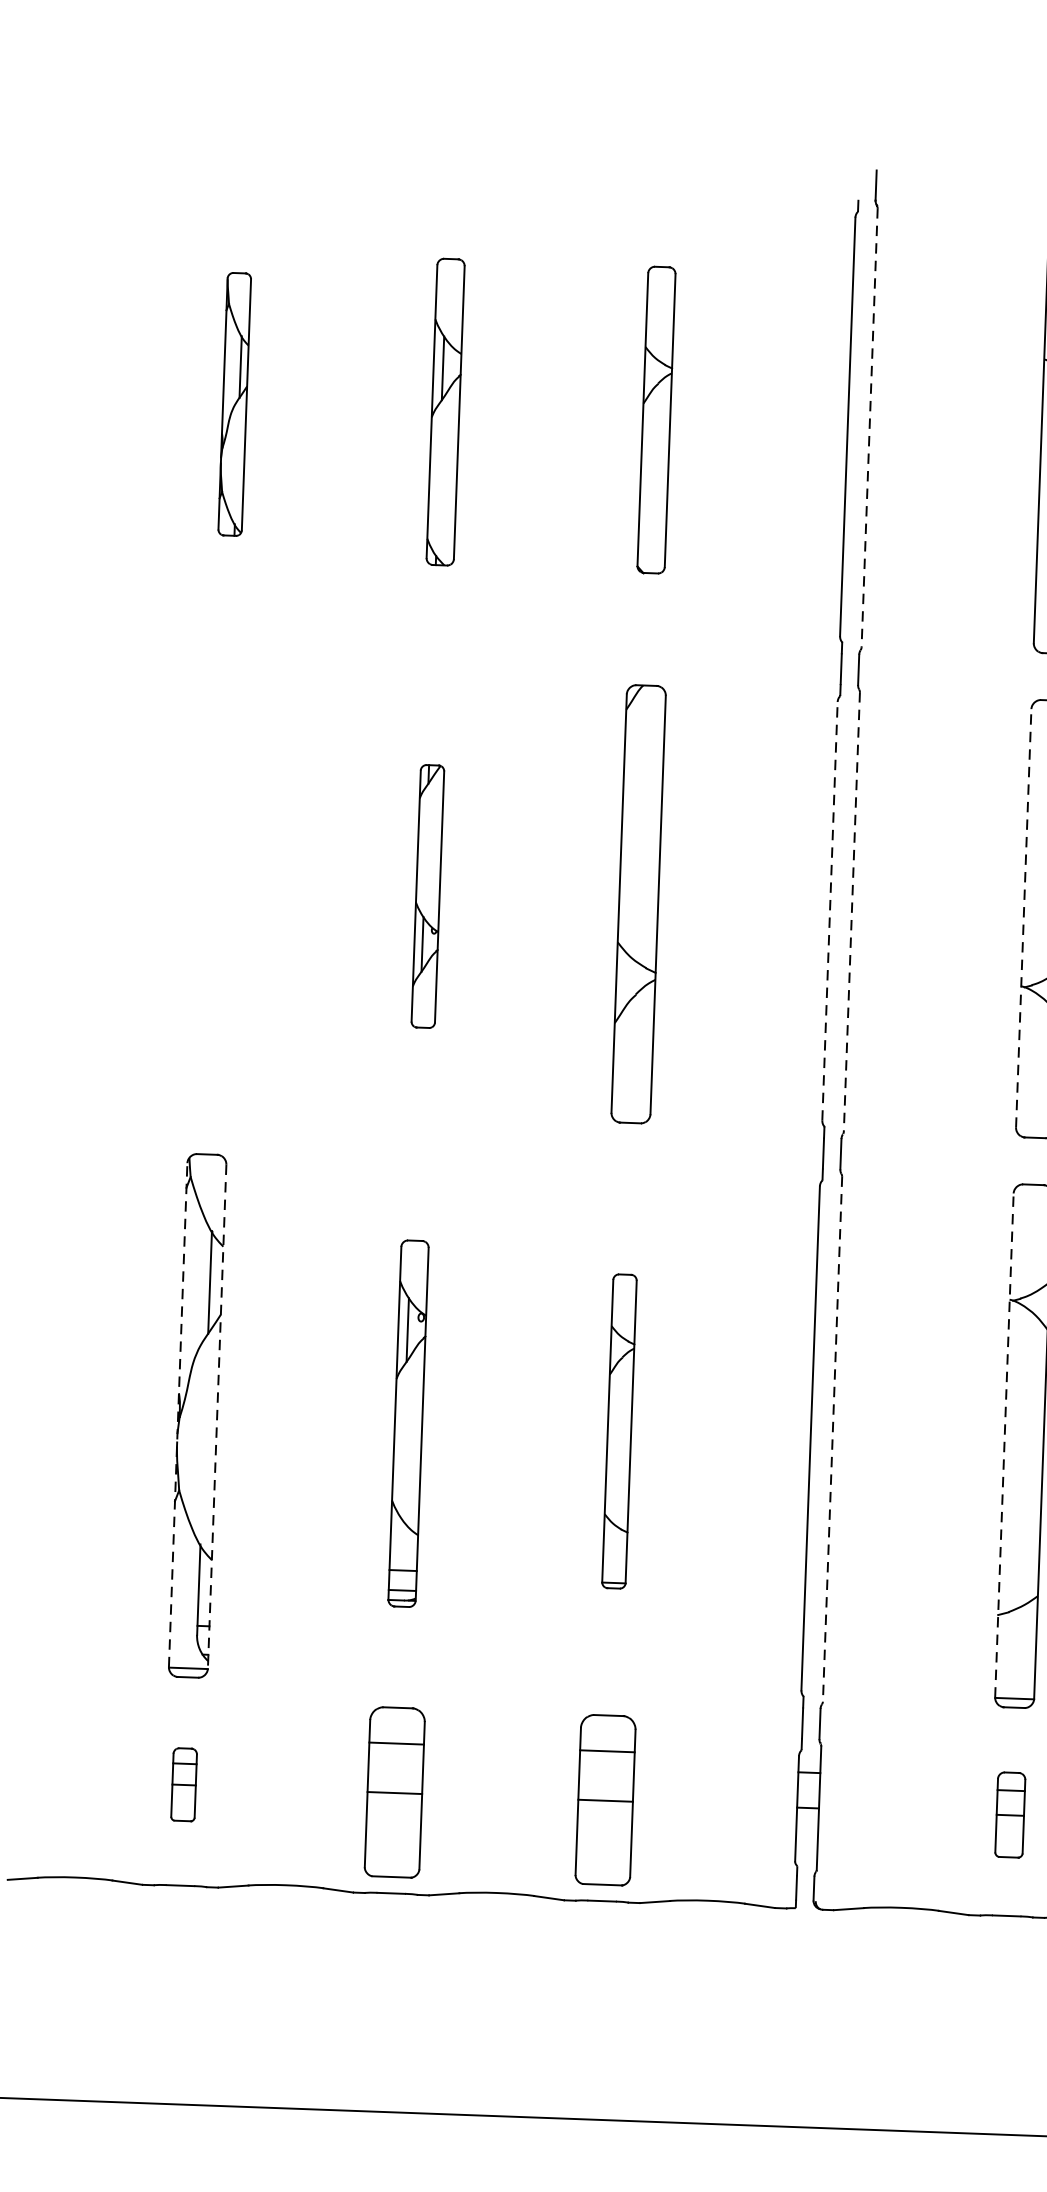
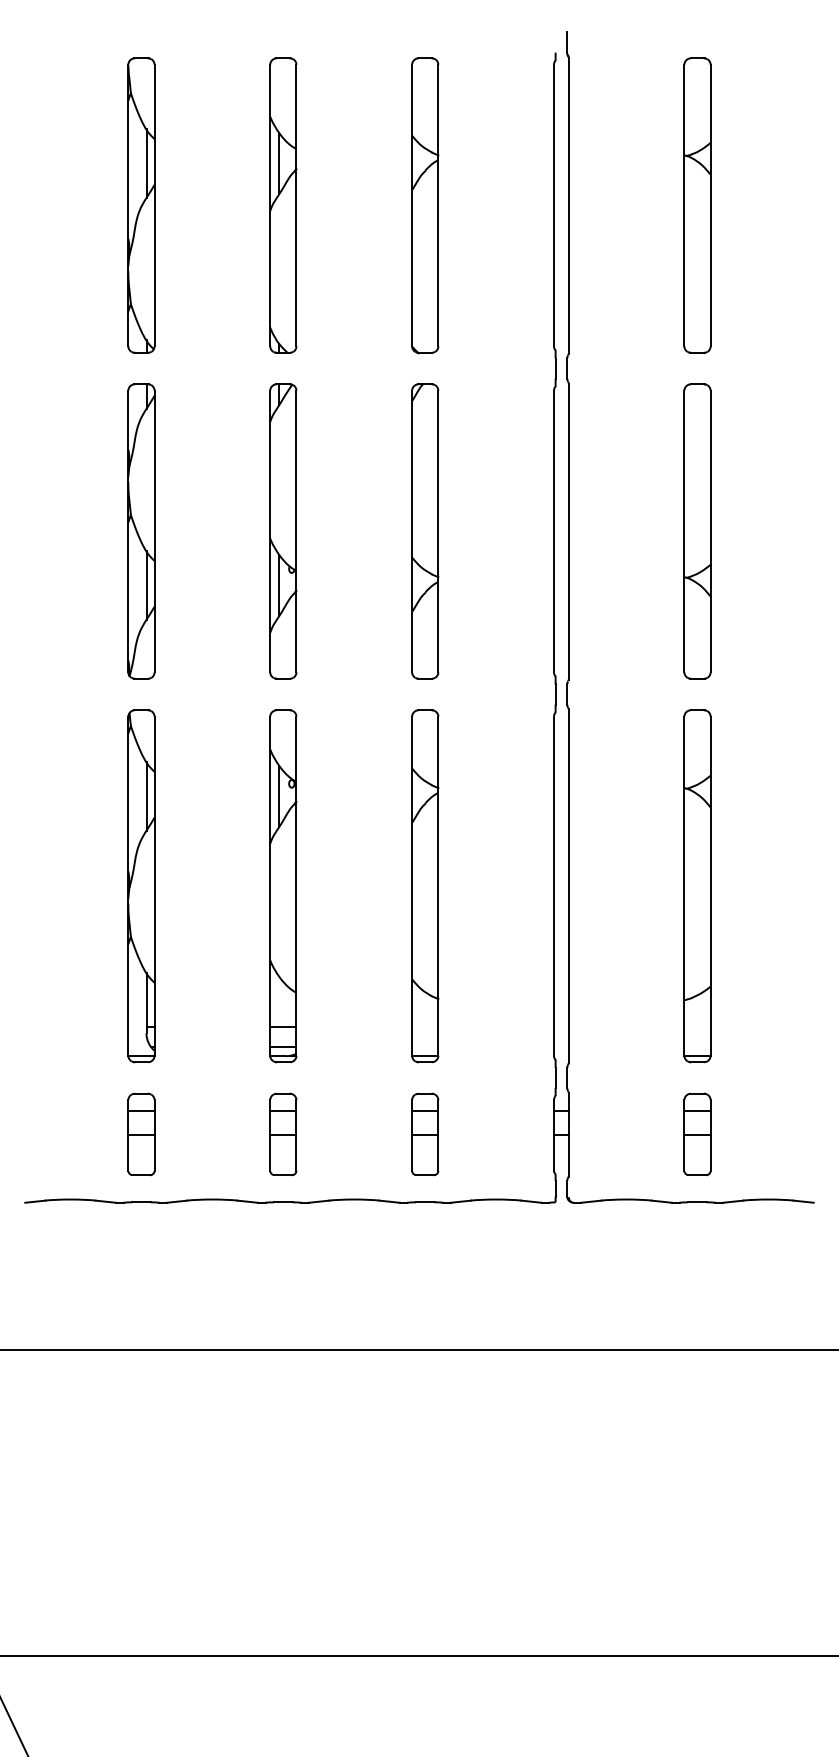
part: (234, 404) -> (141, 205), size x1.67
part: (445, 412) -> (283, 205), size x1.43
part: (656, 419) -> (425, 205), size x1.43
line: (869, 427) -> (568, 205), dashed -> solid
part: (217, 888) -> (141, 531), added
part: (428, 896) -> (283, 531), size x1.67
line: (830, 911) -> (554, 531), dashed -> solid
line: (851, 913) -> (568, 532), dashed -> solid
line: (1023, 918) -> (684, 531), dashed -> solid
line: (178, 1415) -> (128, 886), dashed -> solid
line: (217, 1416) -> (154, 886), dashed -> solid
part: (408, 1424) -> (283, 886), size x1.43
part: (619, 1431) -> (425, 886), size x1.67
line: (832, 1439) -> (568, 886), dashed -> solid
line: (1004, 1445) -> (684, 886), dashed -> solid
part: (184, 1784) -> (141, 1134), size x1.67
part: (395, 1792) -> (283, 1134), size x0.71
part: (606, 1800) -> (425, 1134), size x0.71
part: (1010, 1815) -> (697, 1134), size x1.43

